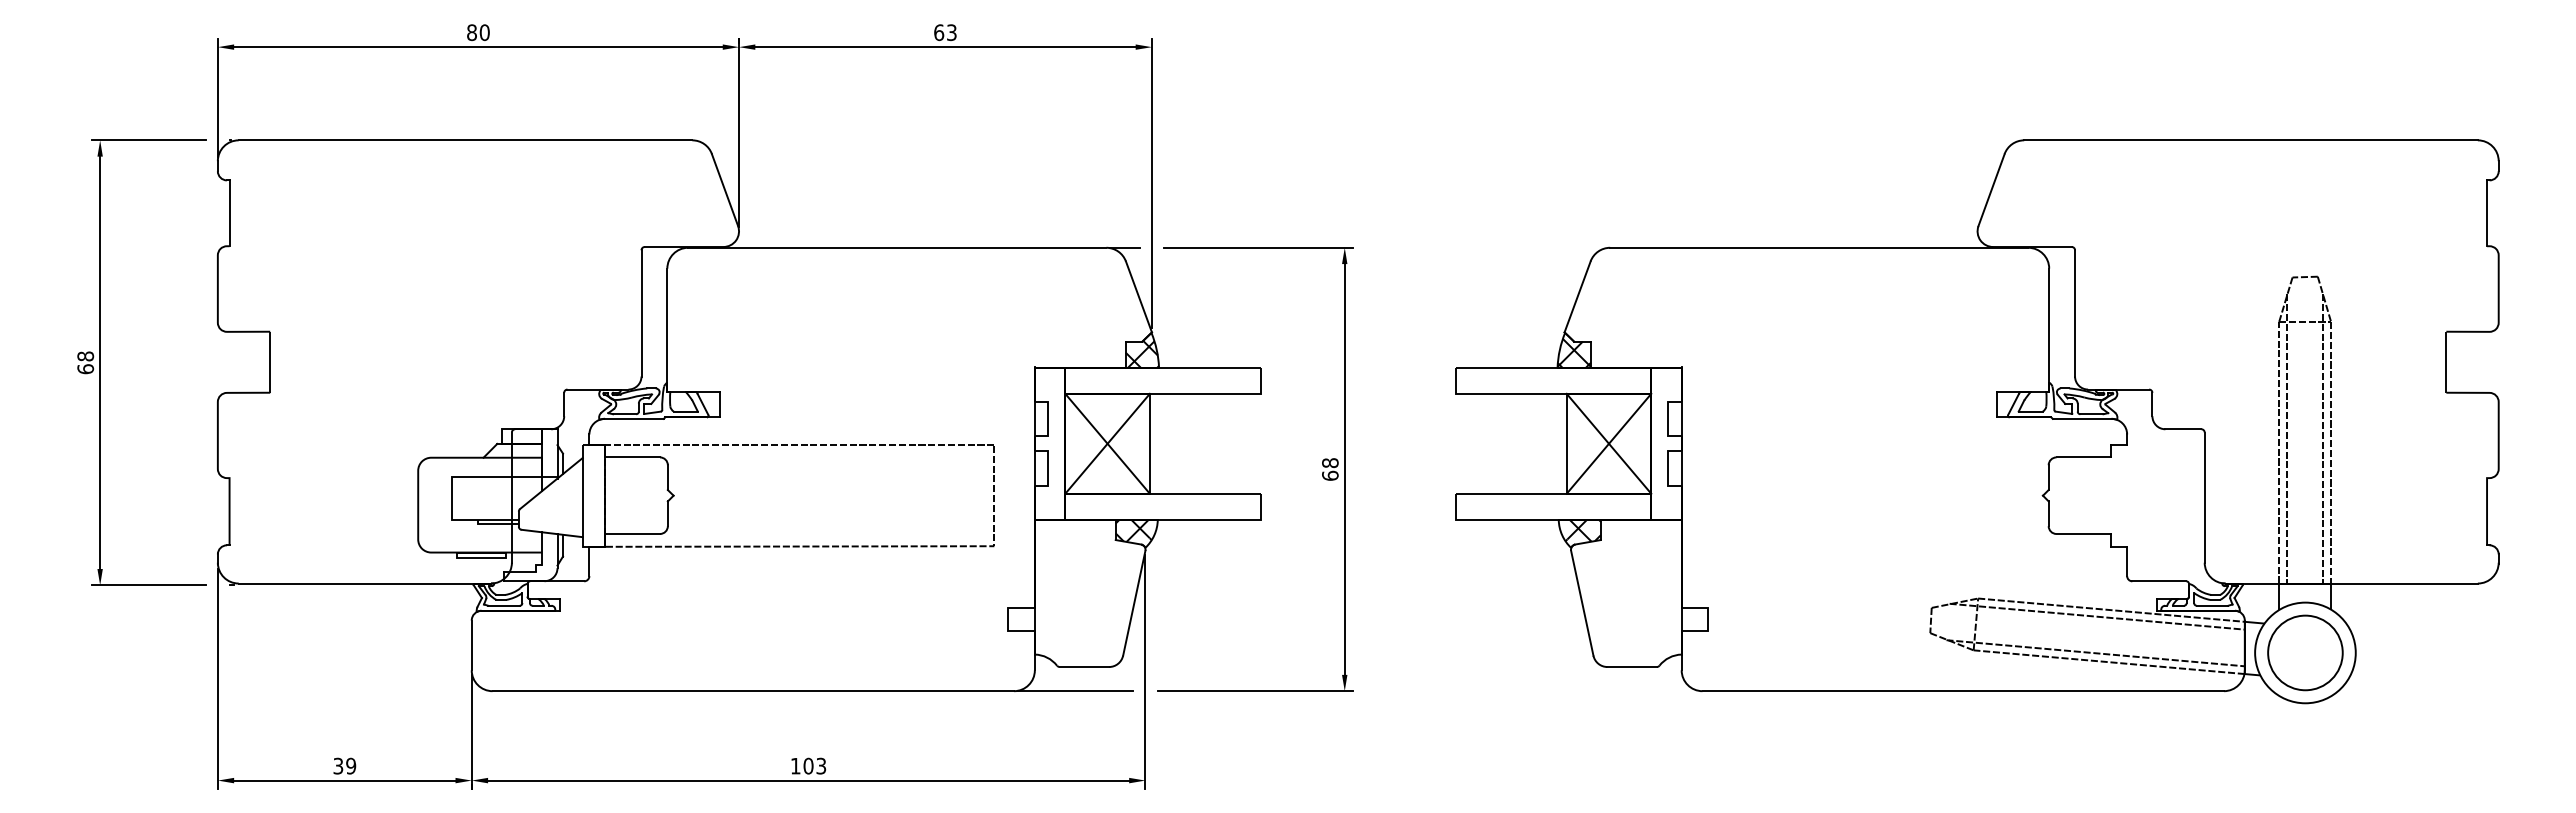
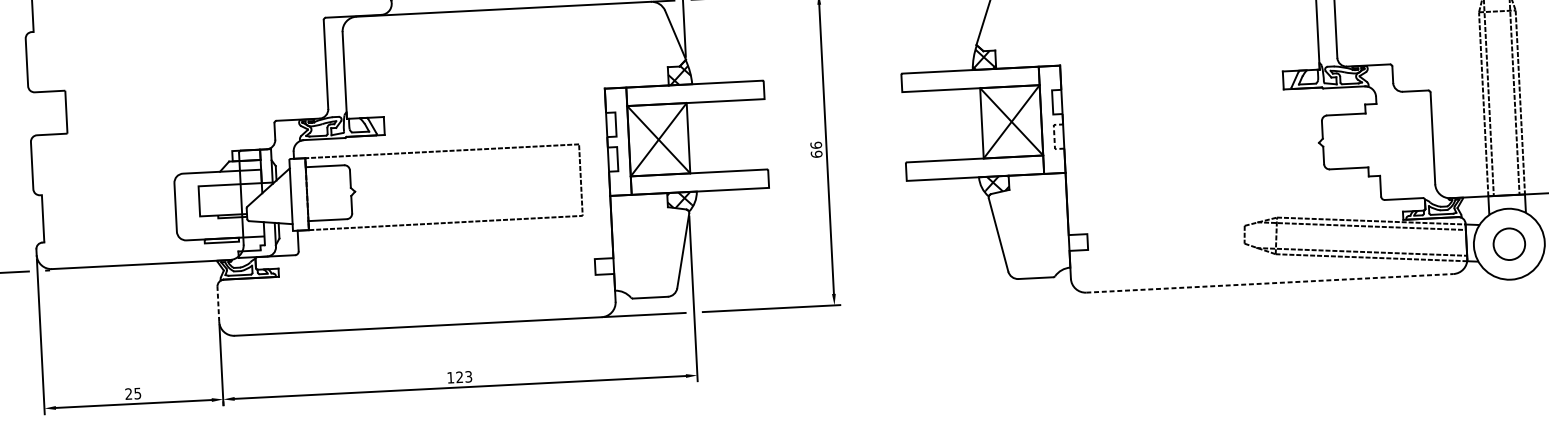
text: (1330, 463) -> (816, 145), 68 -> 66
line: (1668, 467) -> (1054, 136), solid -> dashed
line: (471, 645) -> (218, 304), solid -> dashed
circle: (2305, 652) -> (1509, 243), size x0.6
line: (1963, 691) -> (1270, 283), solid -> dashed
text: (344, 765) -> (133, 393), 39 -> 25
text: (808, 765) -> (459, 376), 103 -> 123

